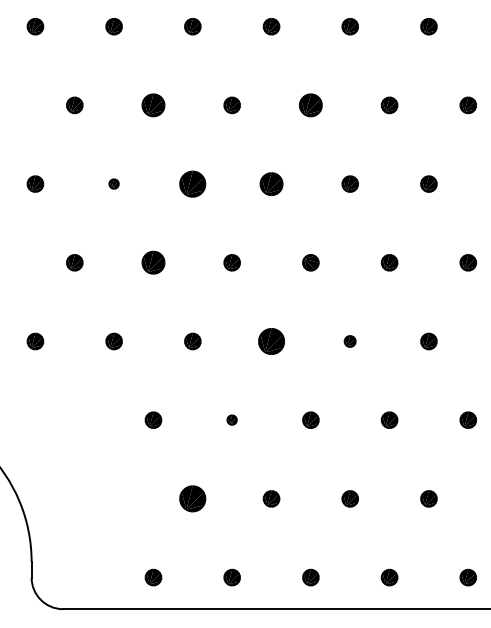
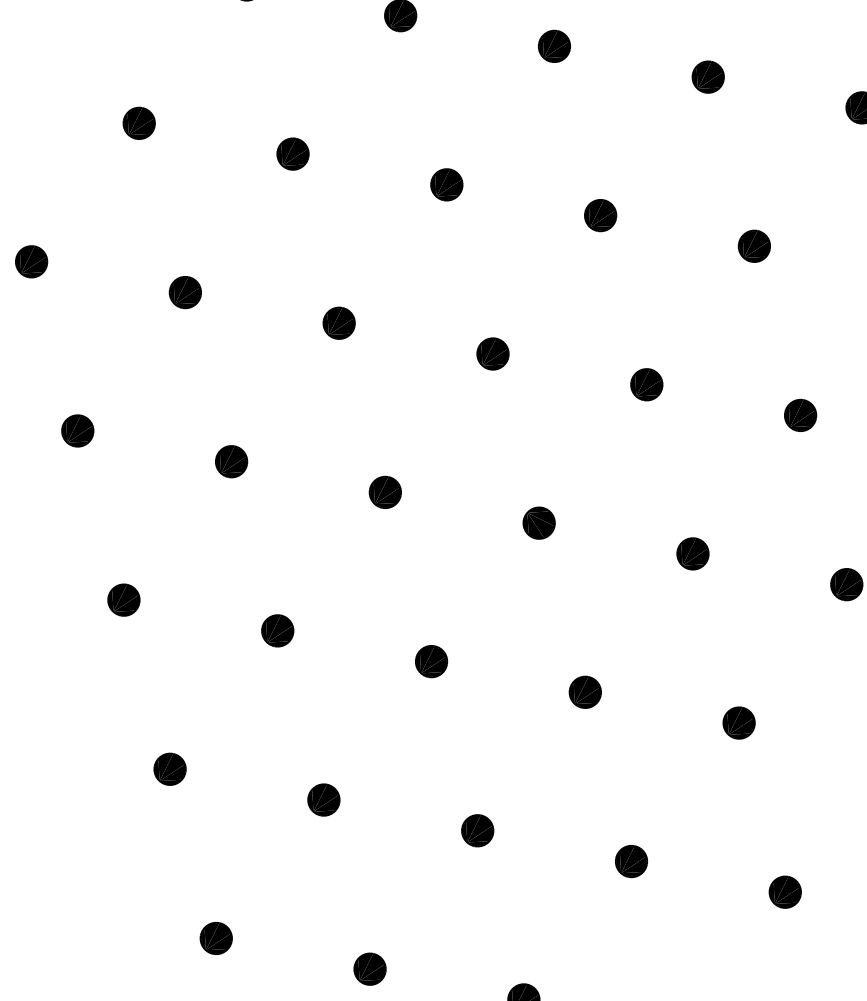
part: (153, 105) -> (293, 154), size x0.71
part: (310, 105) -> (599, 215), size x0.71
part: (113, 183) -> (184, 291), size x1.67
part: (192, 183) -> (338, 321), size x0.62
part: (271, 183) -> (493, 352), size x0.71
part: (153, 262) -> (231, 461), size x0.71
part: (271, 341) -> (431, 661), size x0.62
part: (349, 341) -> (583, 692), size x1.43
part: (231, 419) -> (322, 798), size x1.67
part: (192, 498) -> (215, 937), size x0.62

